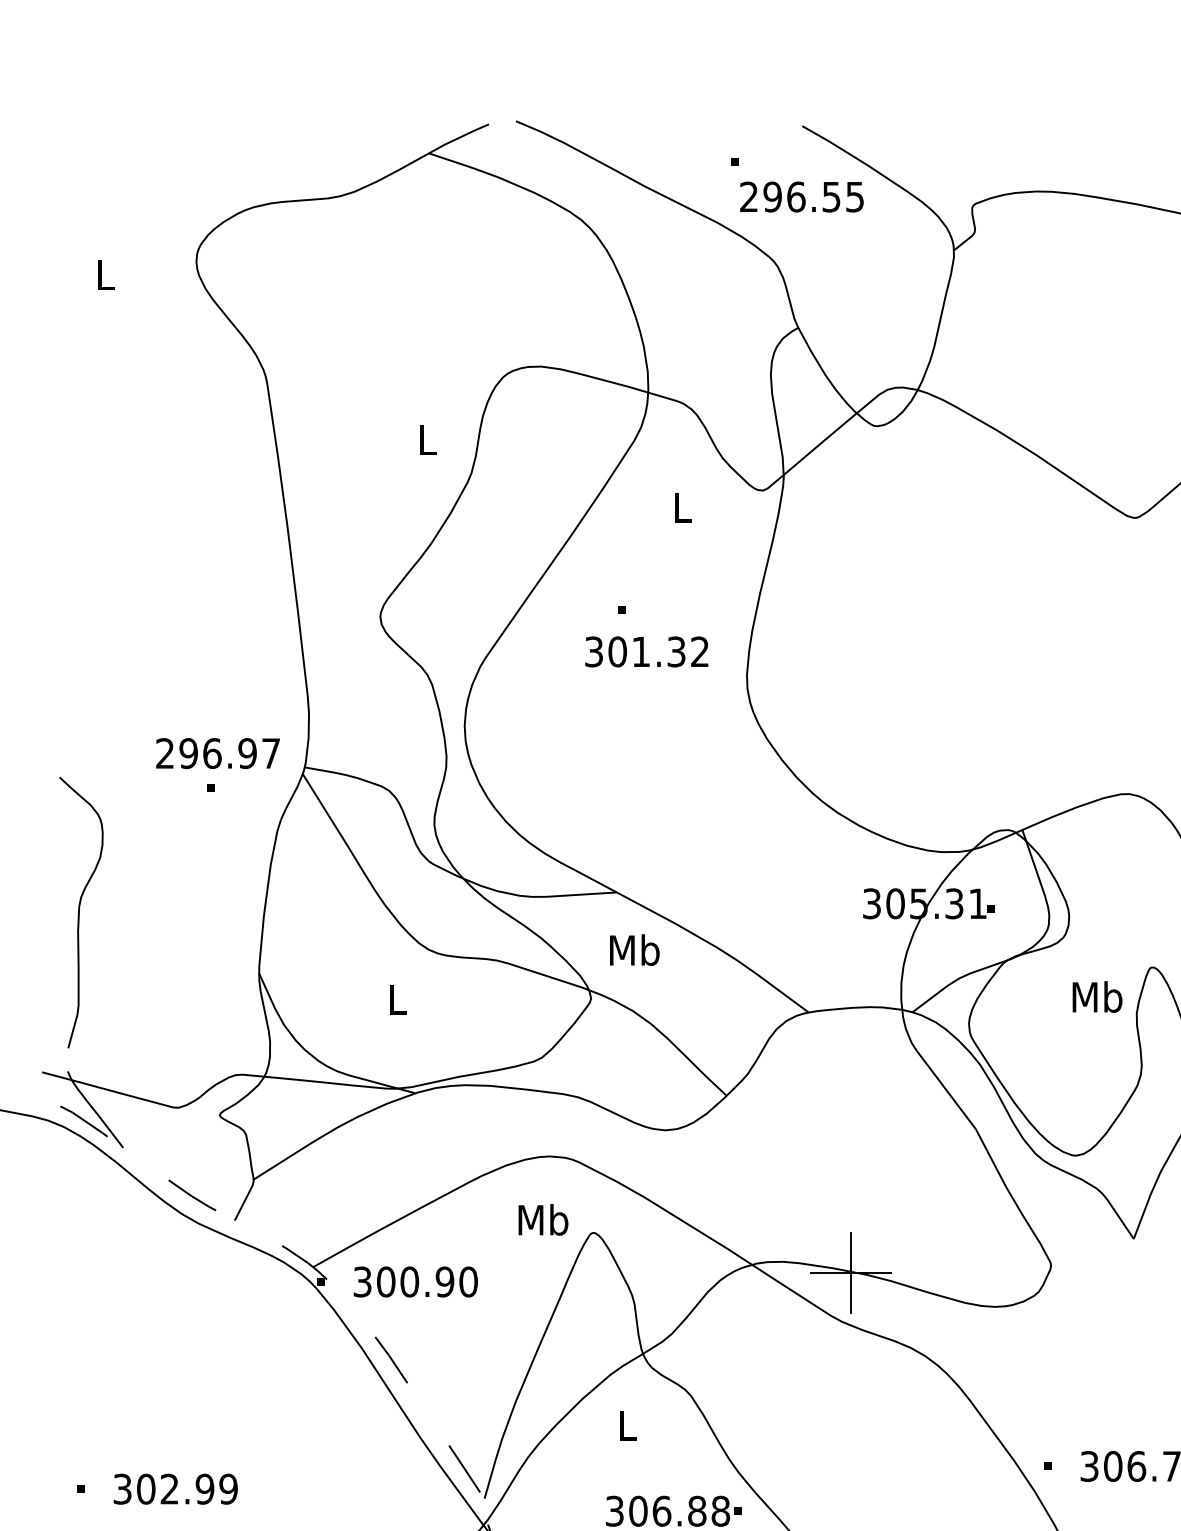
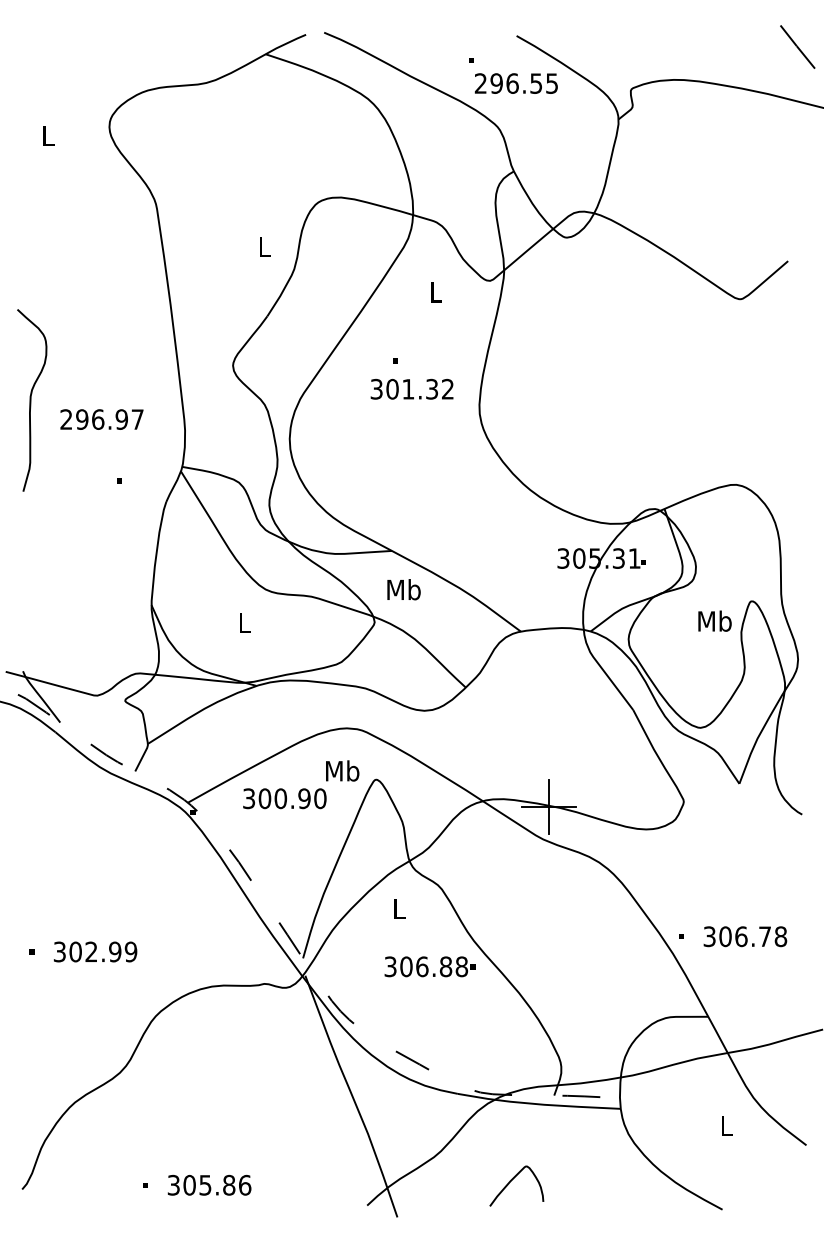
text: (217, 753) -> (101, 419), moved
curve: (80, 912) -> (31, 400), moved
text: (415, 1281) -> (284, 798), moved

